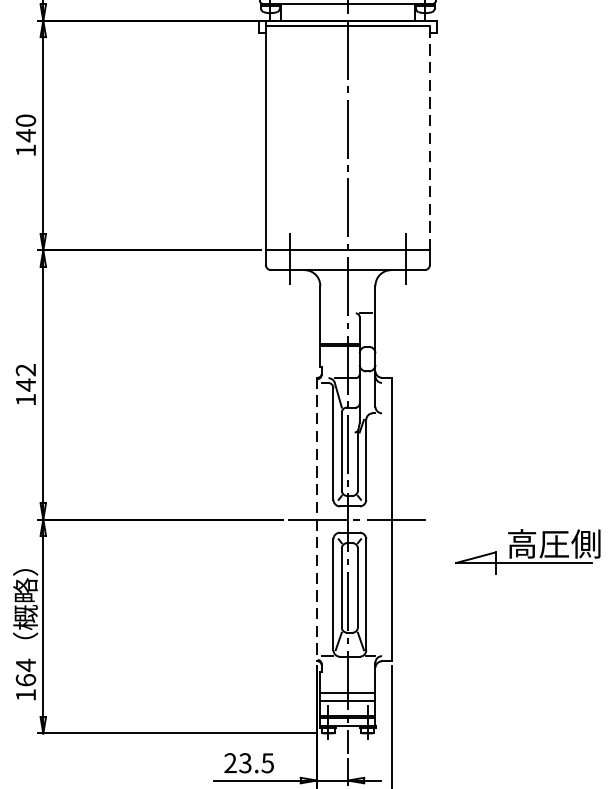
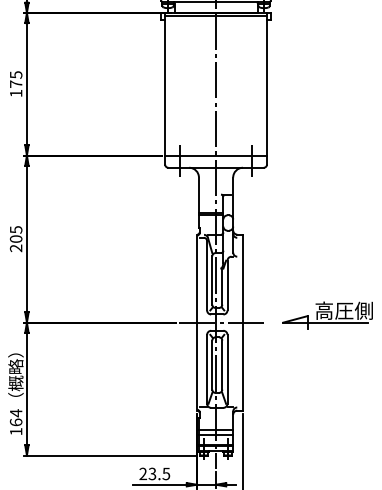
text: (24, 127) -> (15, 79), 140 -> 175
line: (430, 134) -> (267, 83), dashed -> solid
text: (24, 385) -> (15, 239), 142 -> 205
line: (316, 520) -> (196, 323), dashed -> solid
part: (527, 551) -> (327, 315), moved

